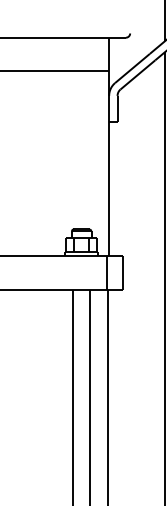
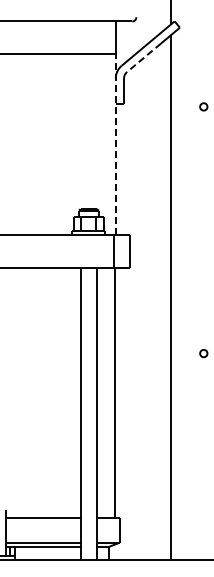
line: (137, 75) -> (143, 58), solid -> dashed
line: (108, 163) -> (115, 144), solid -> dashed

